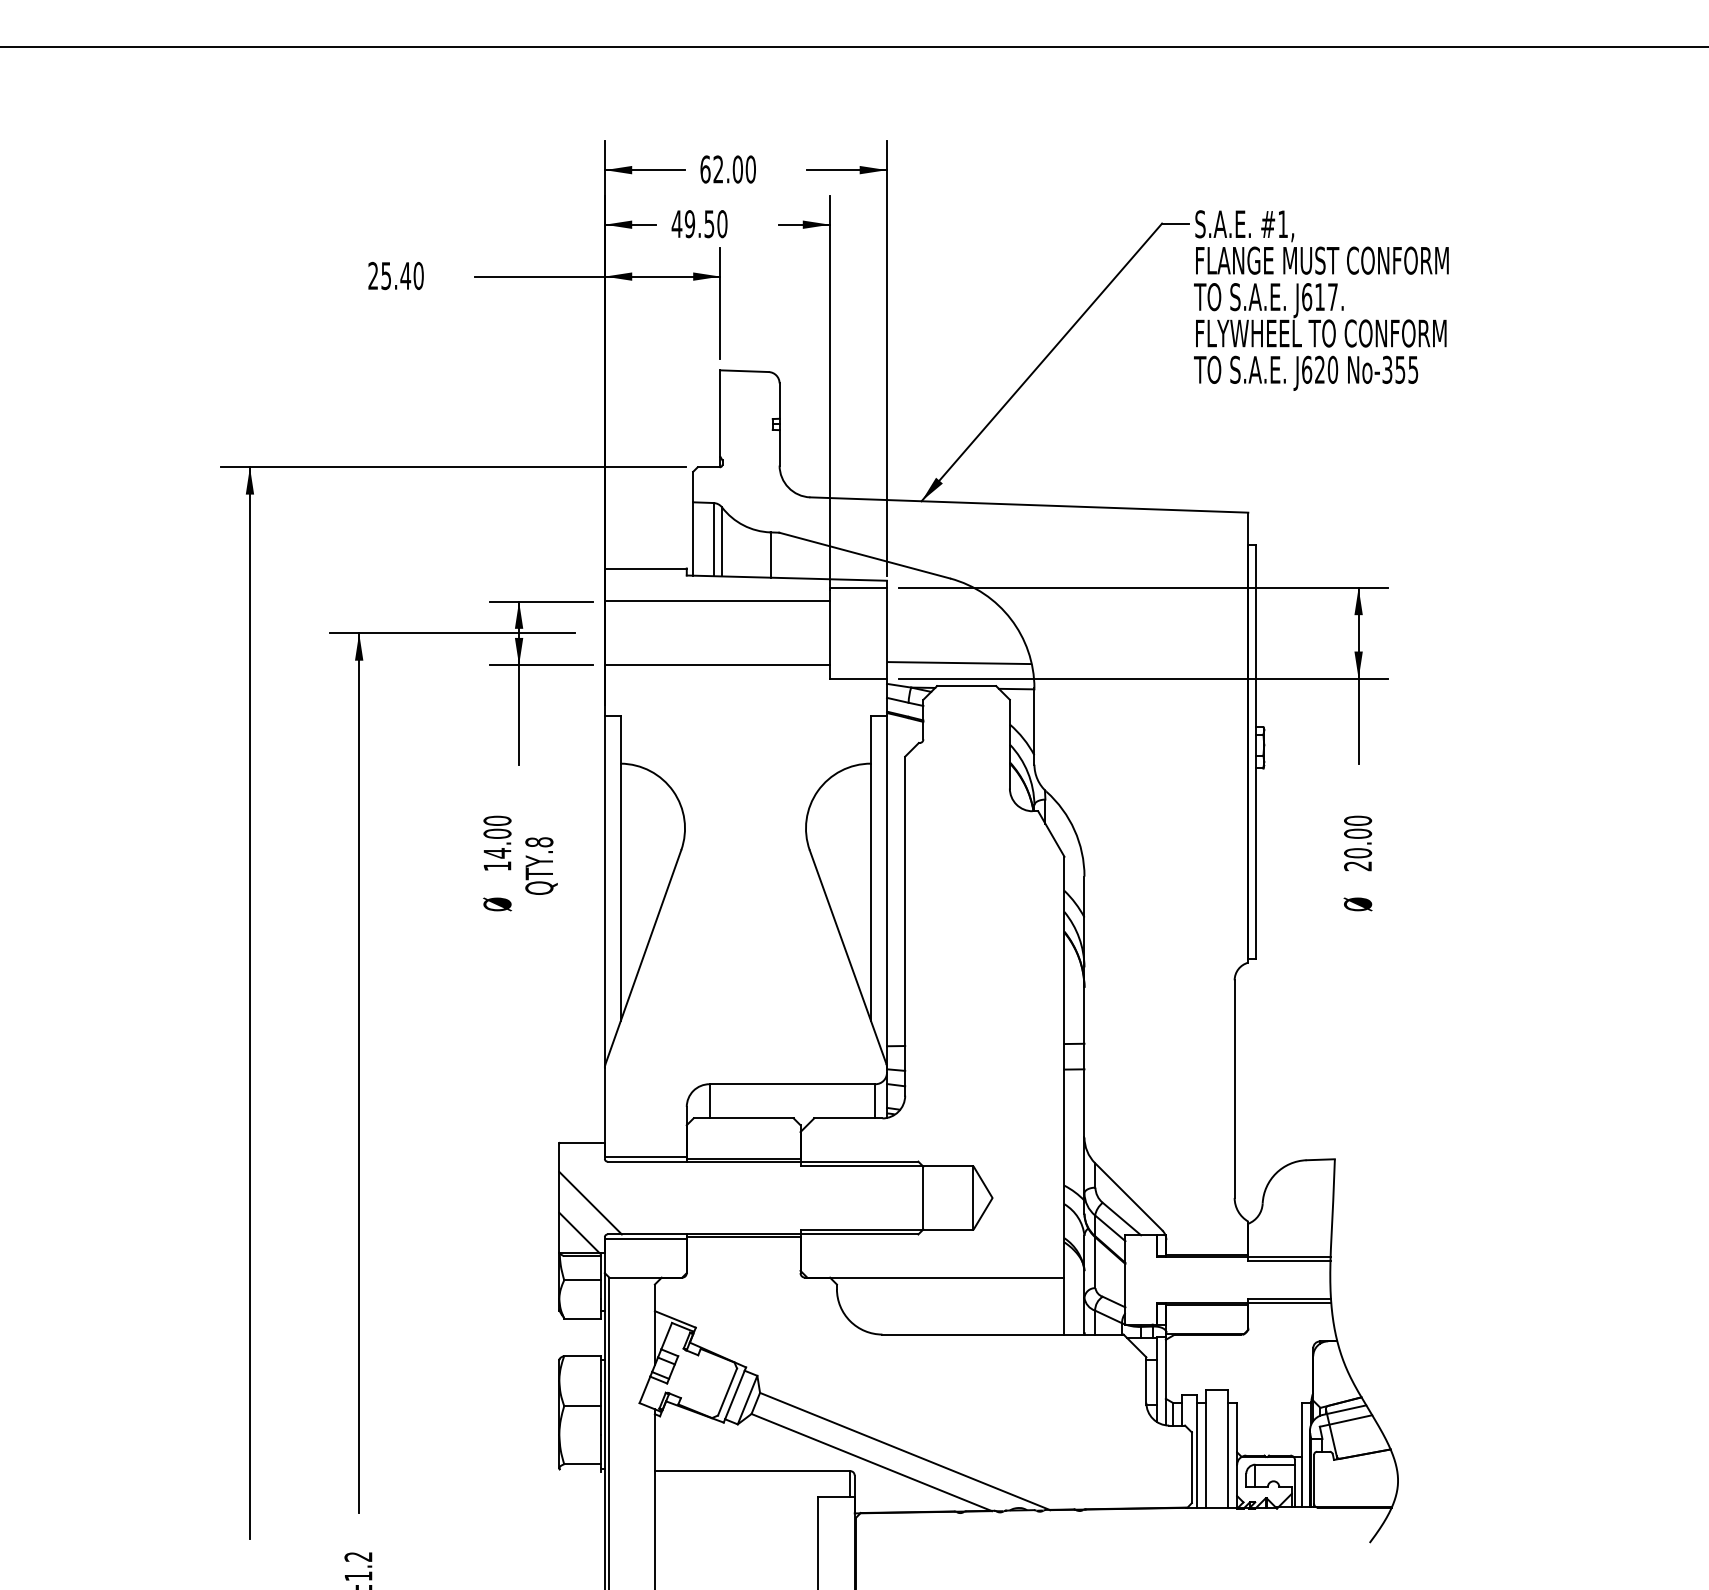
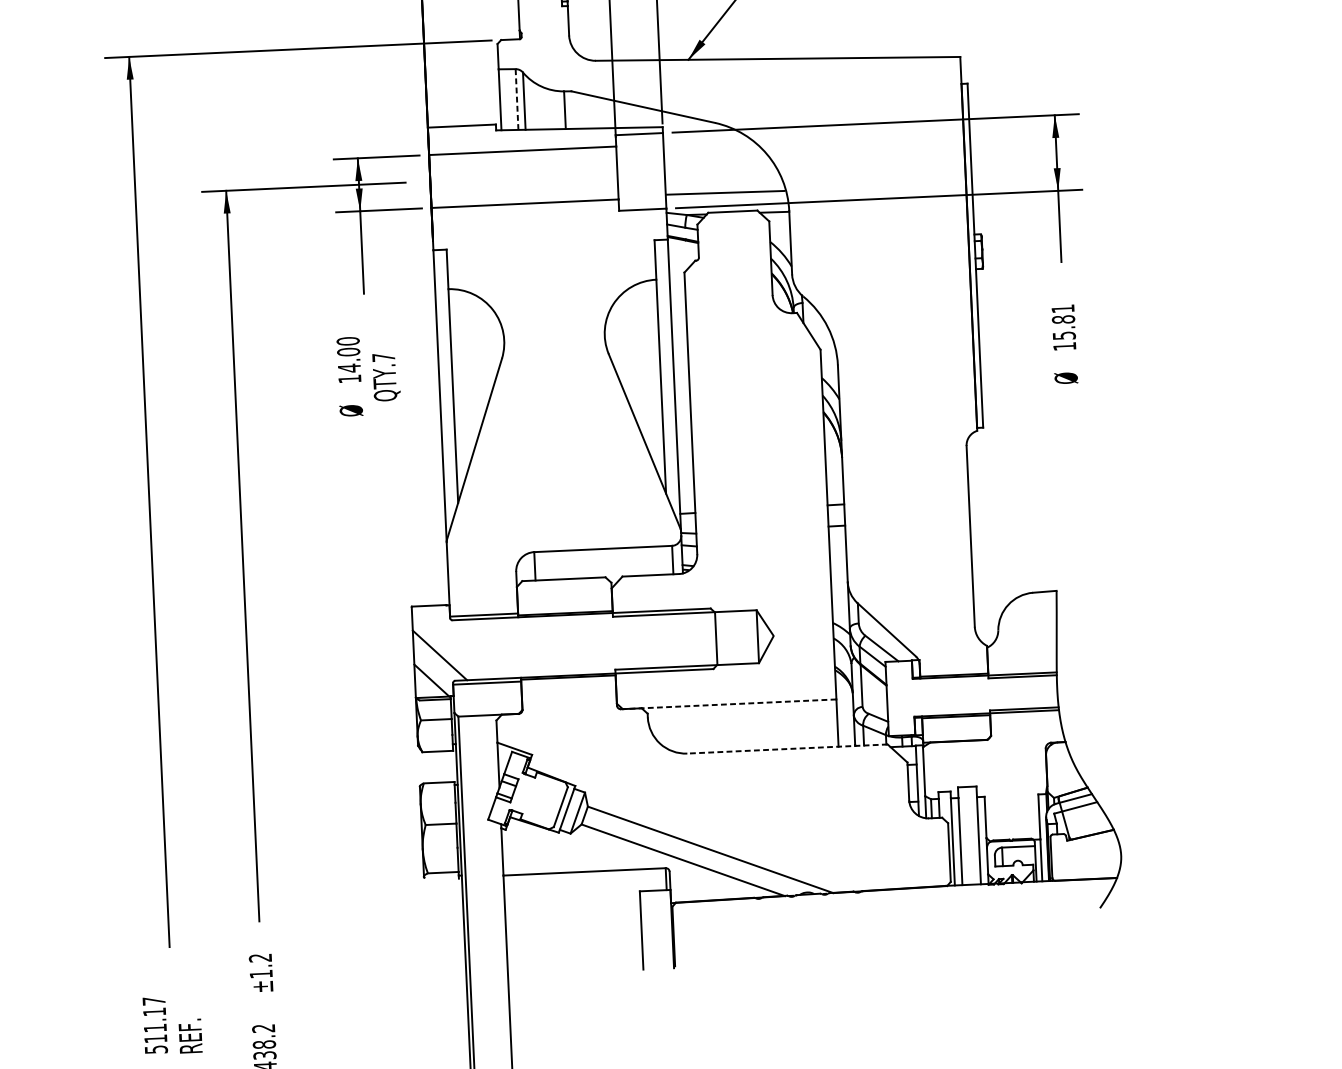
line: (713, 539) -> (517, 99), solid -> dashed
text: (539, 842) -> (383, 357), QTY.8 -> QTY.7
text: (1358, 843) -> (1064, 327), 20.00 -> 15.81
line: (935, 1277) -> (729, 704), solid -> dashed
line: (1003, 1334) -> (787, 748), solid -> dashed

